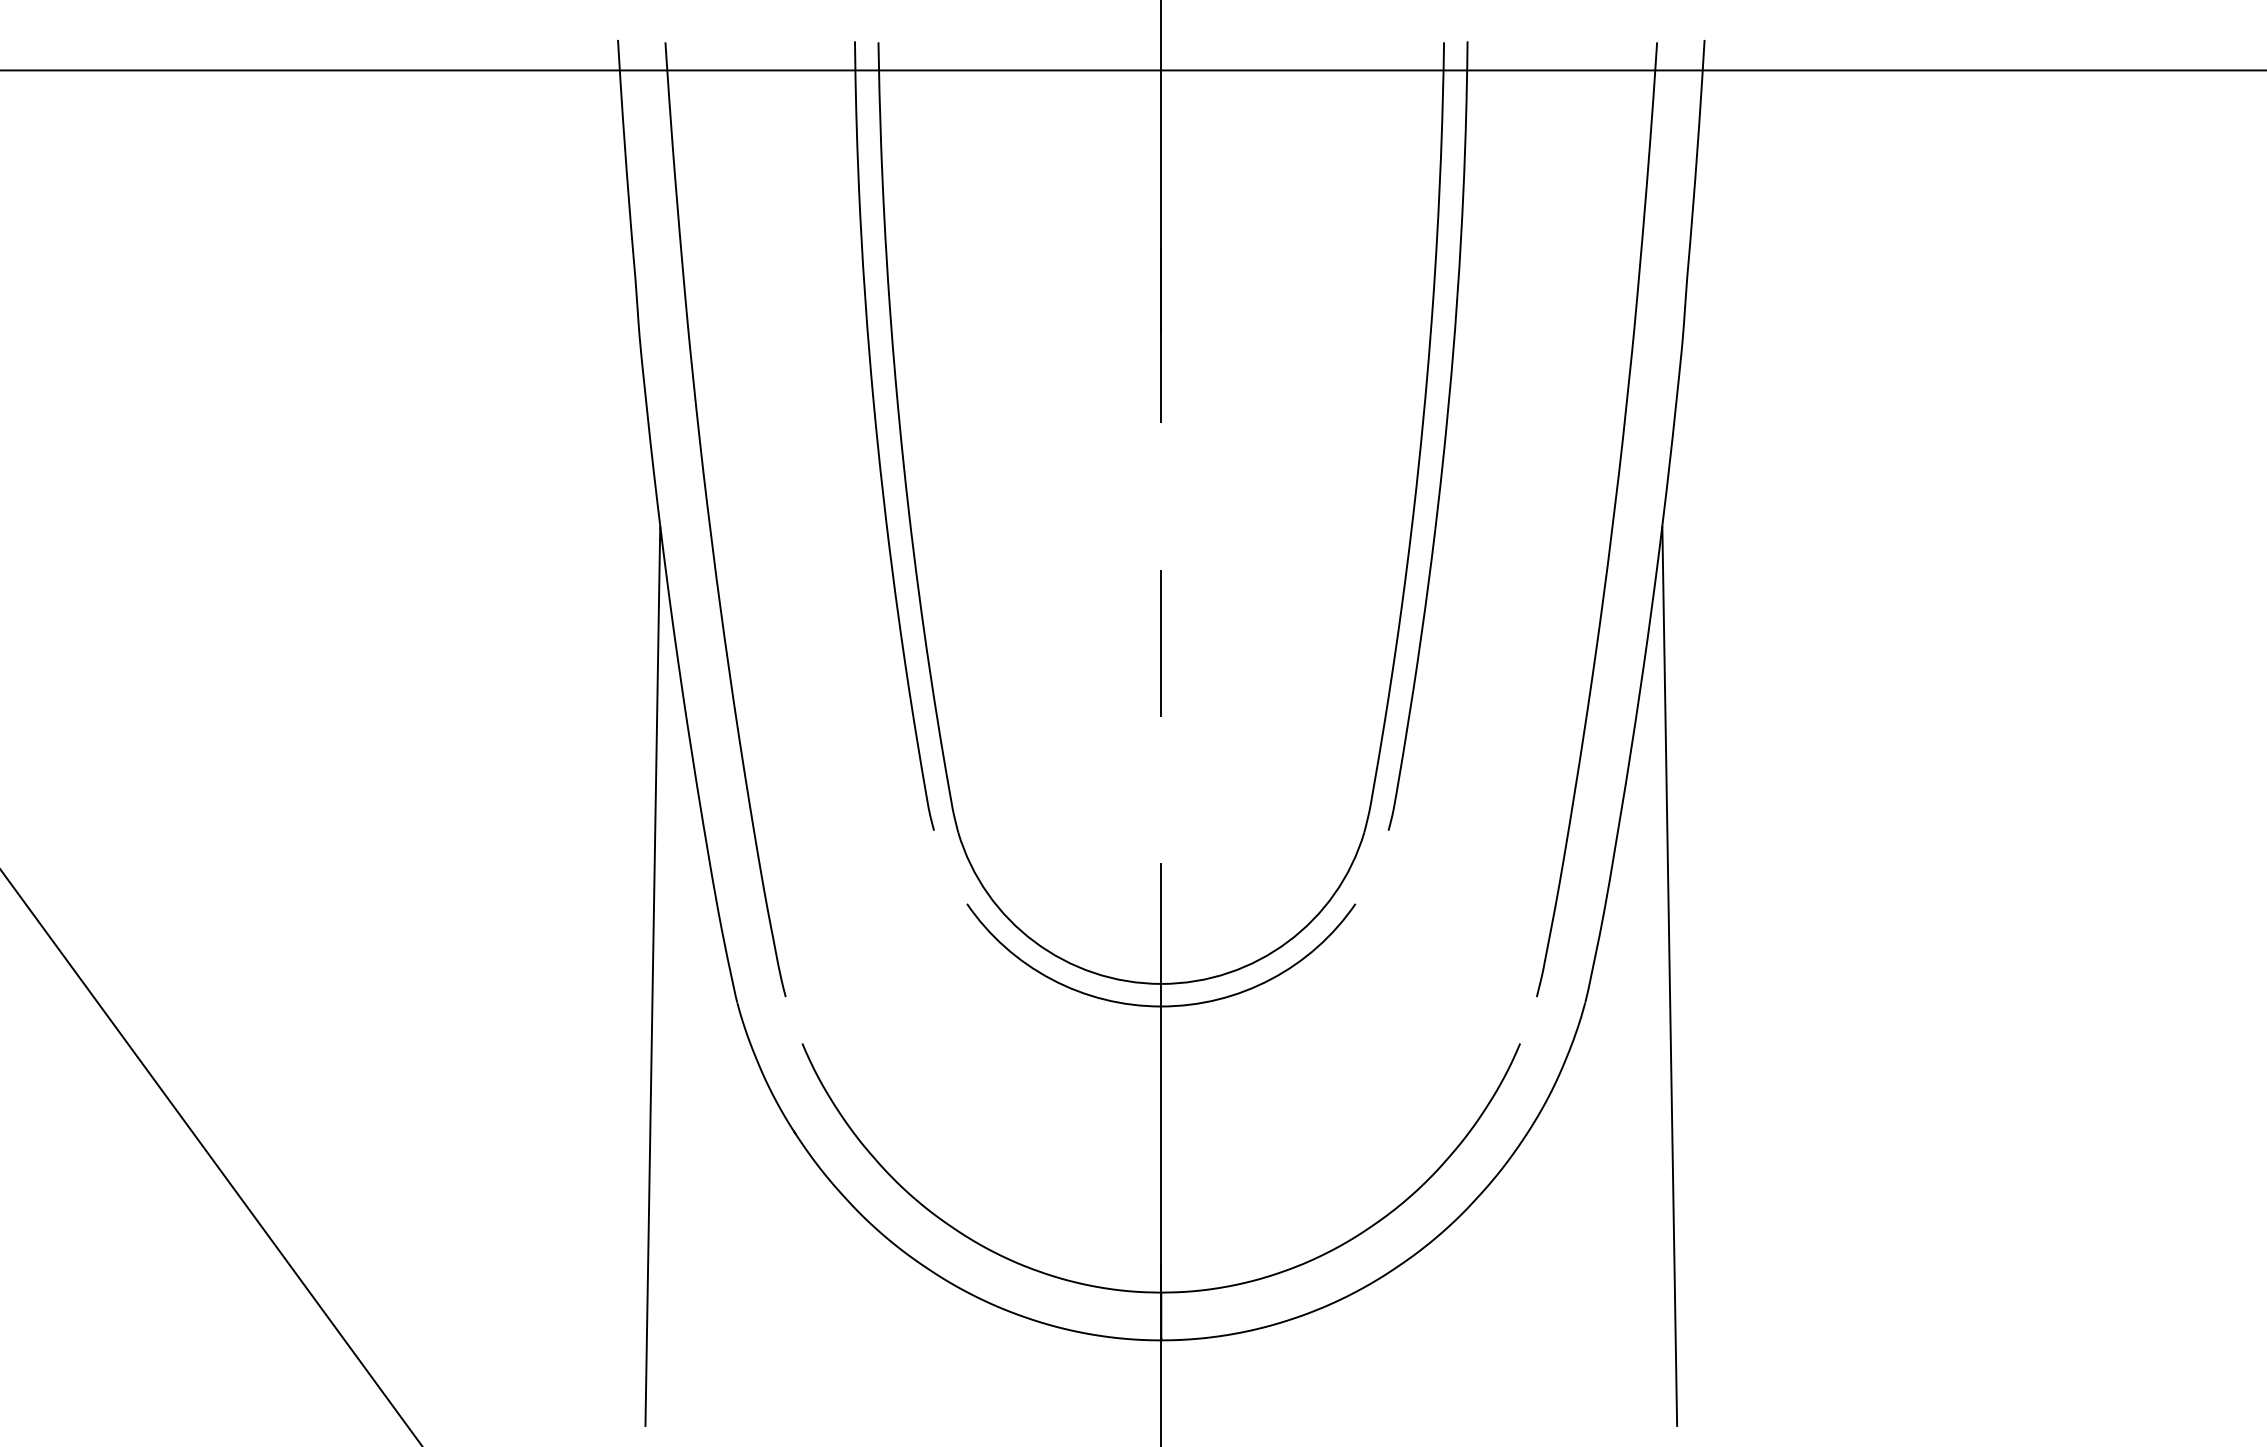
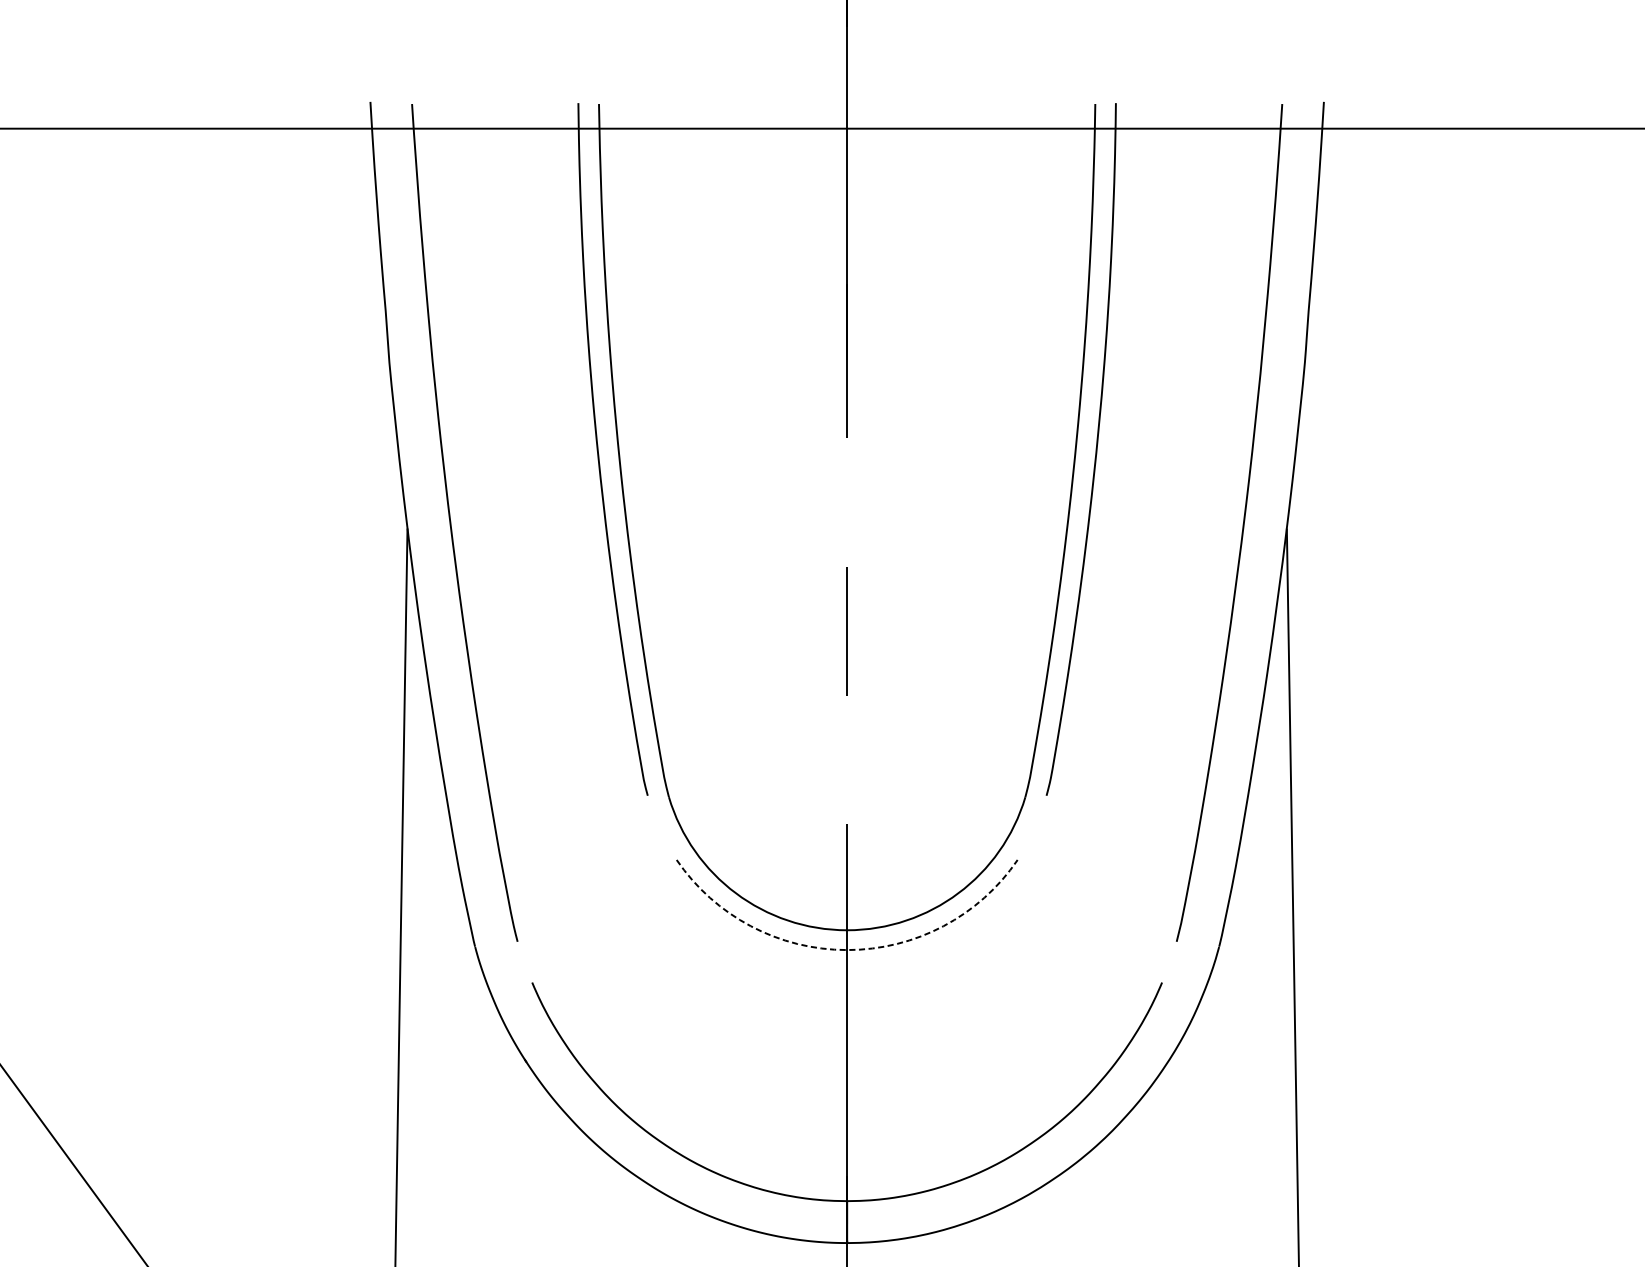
arc: (1161, 1006) -> (847, 950), solid -> dashed

